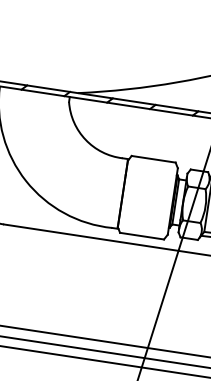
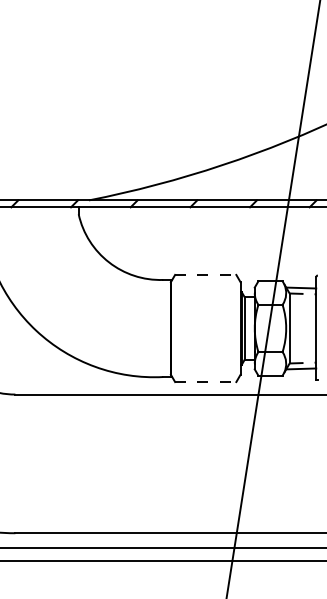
line: (153, 158) -> (205, 274), solid -> dashed
line: (141, 236) -> (205, 382), solid -> dashed

